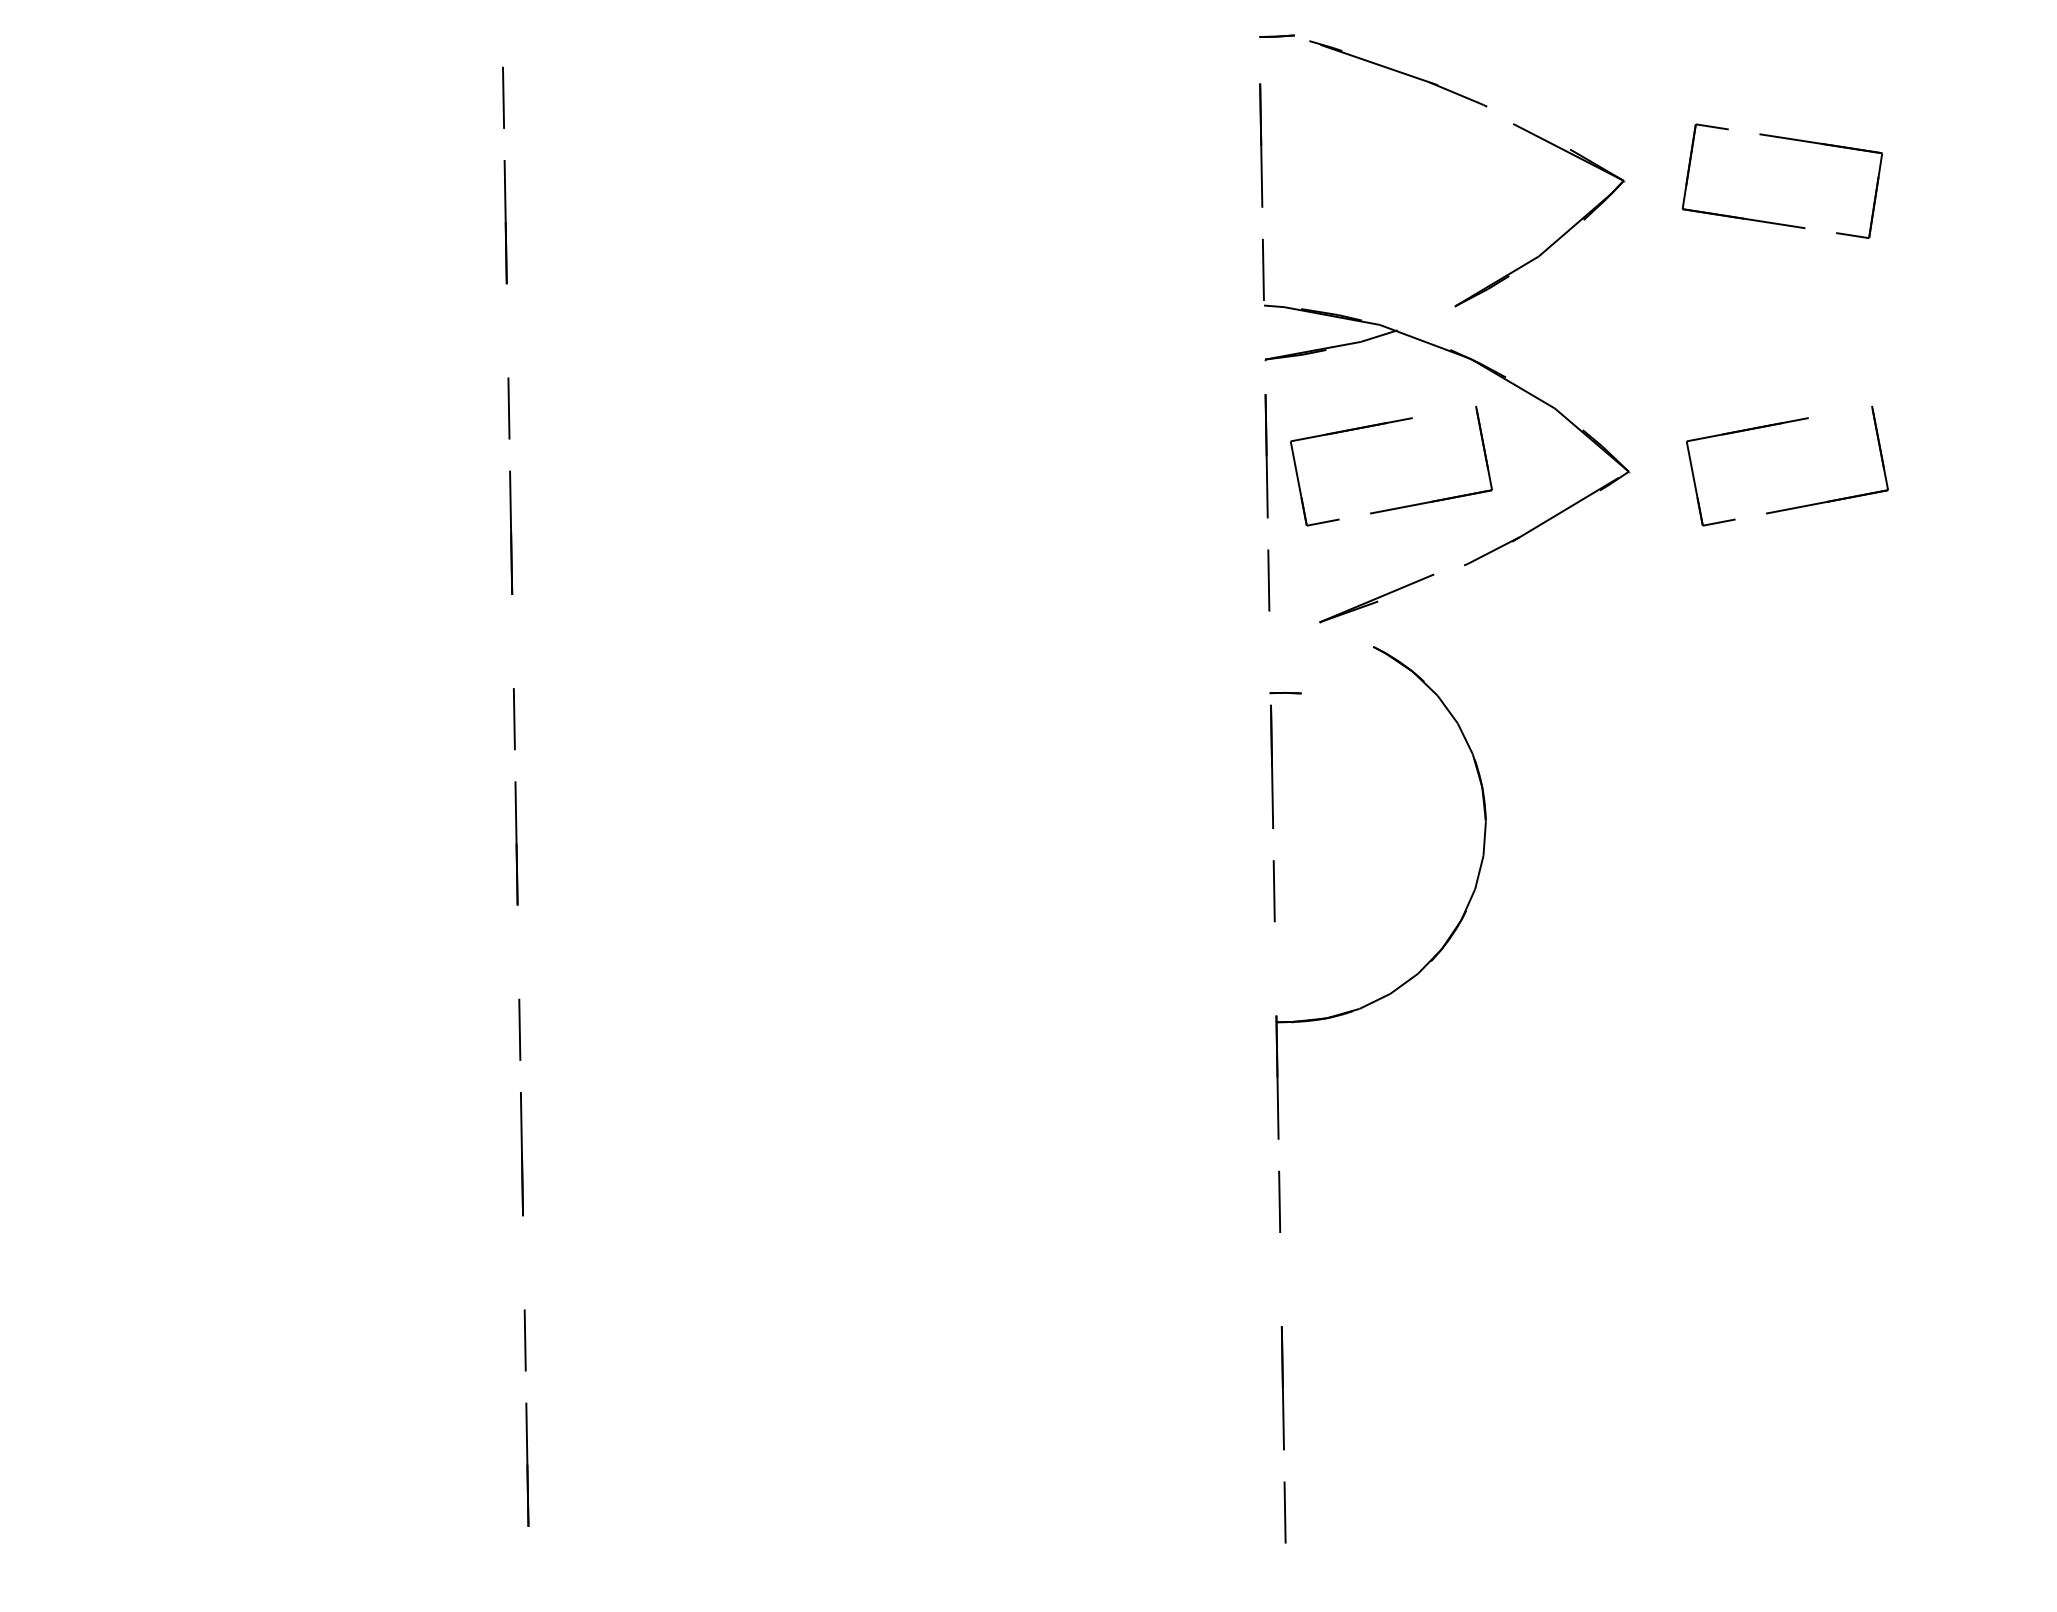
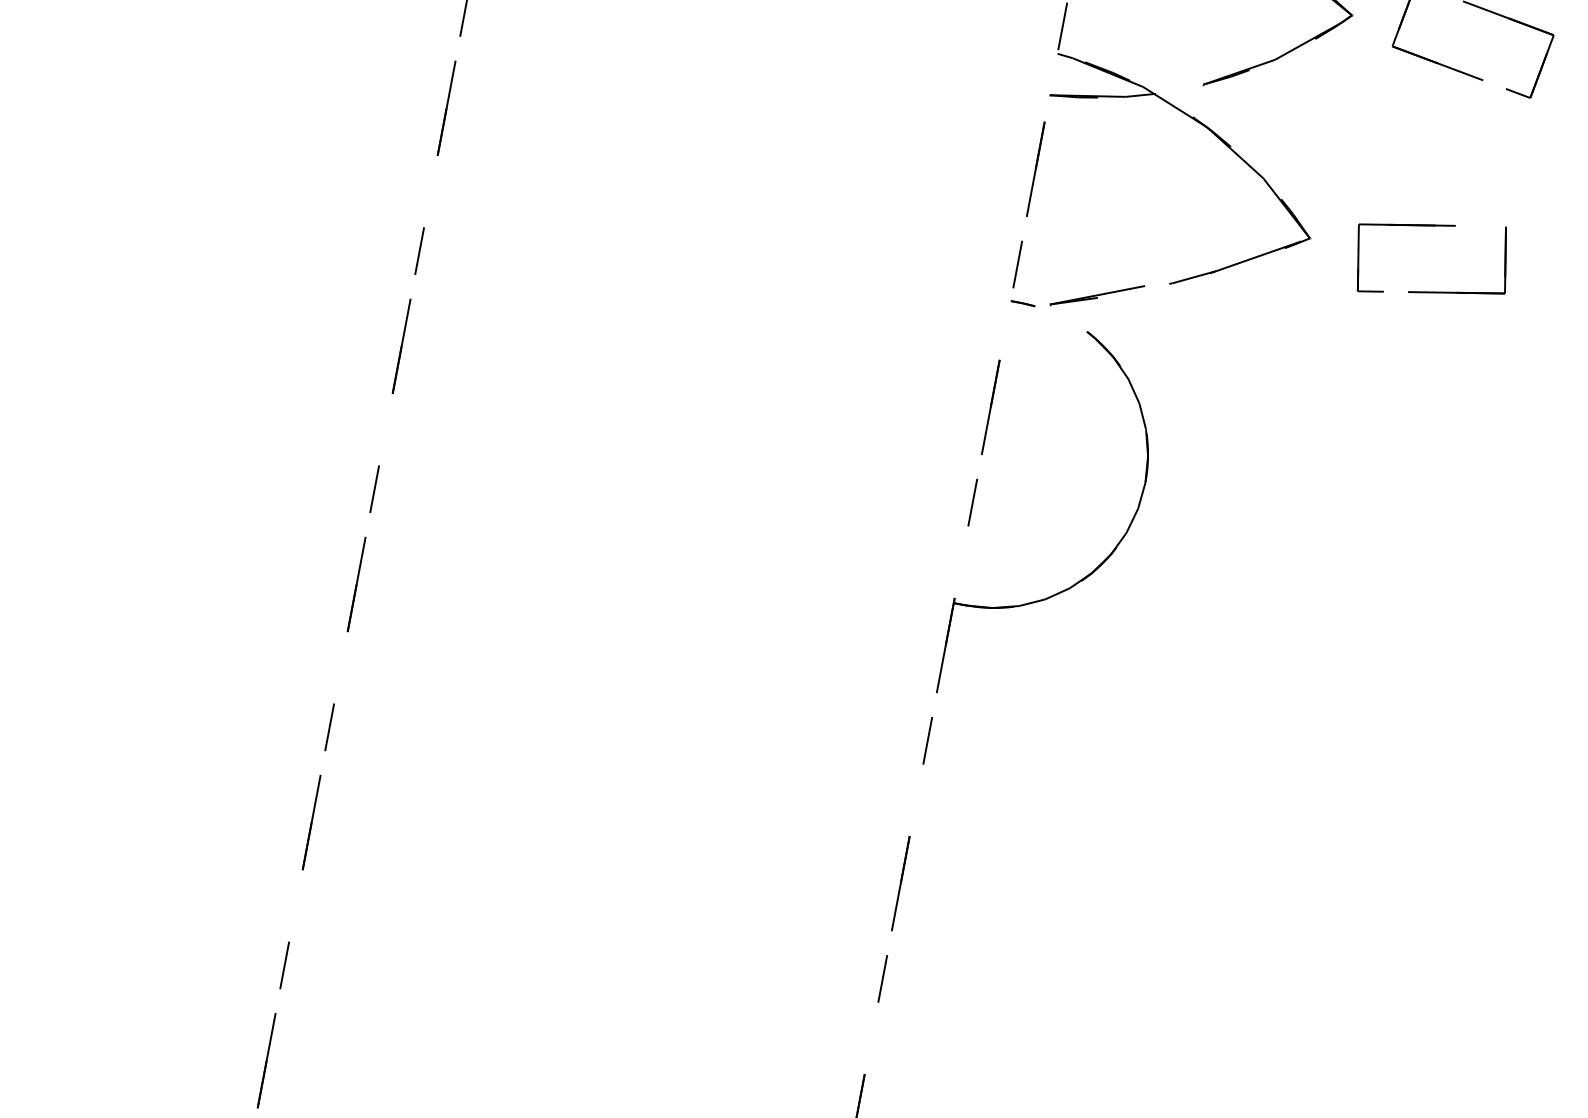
part: (1385, 424) -> (1131, 163), removed
part: (1285, 692) -> (1023, 303), moved

